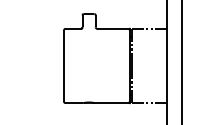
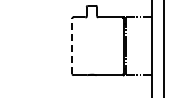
line: (64, 66) -> (72, 46), solid -> dashed

